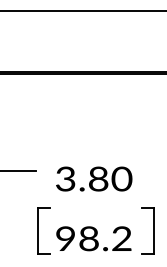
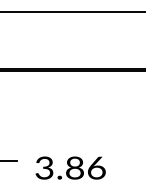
text: (121, 178) -> (96, 167), 3.80 -> 3.86

